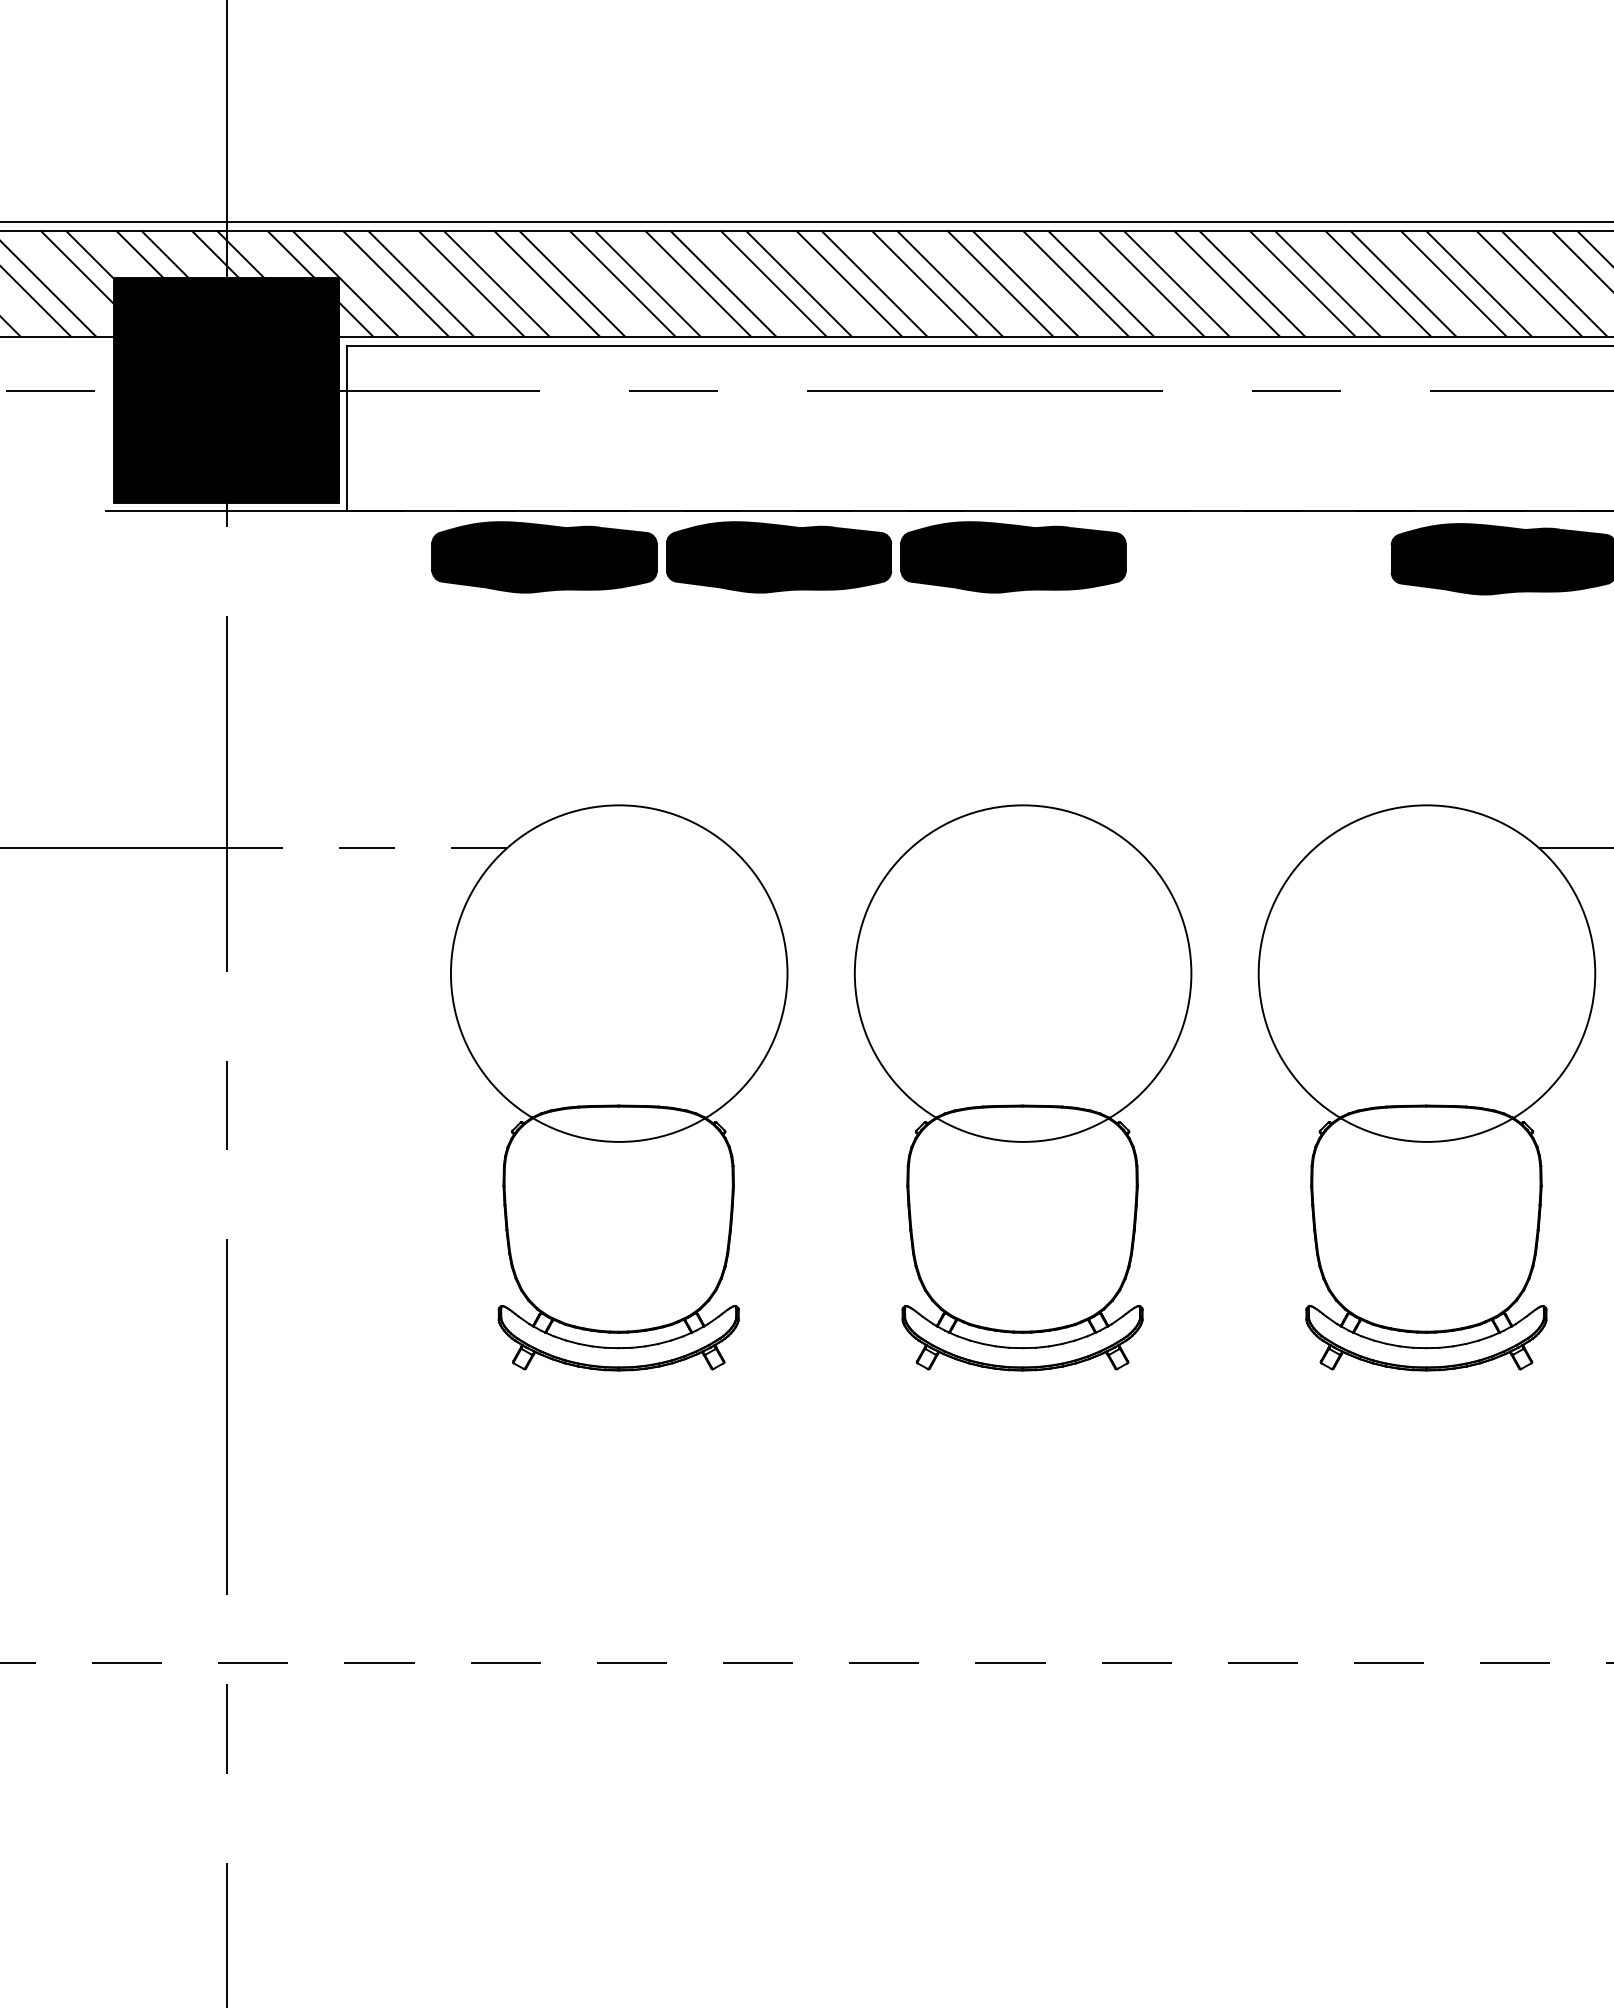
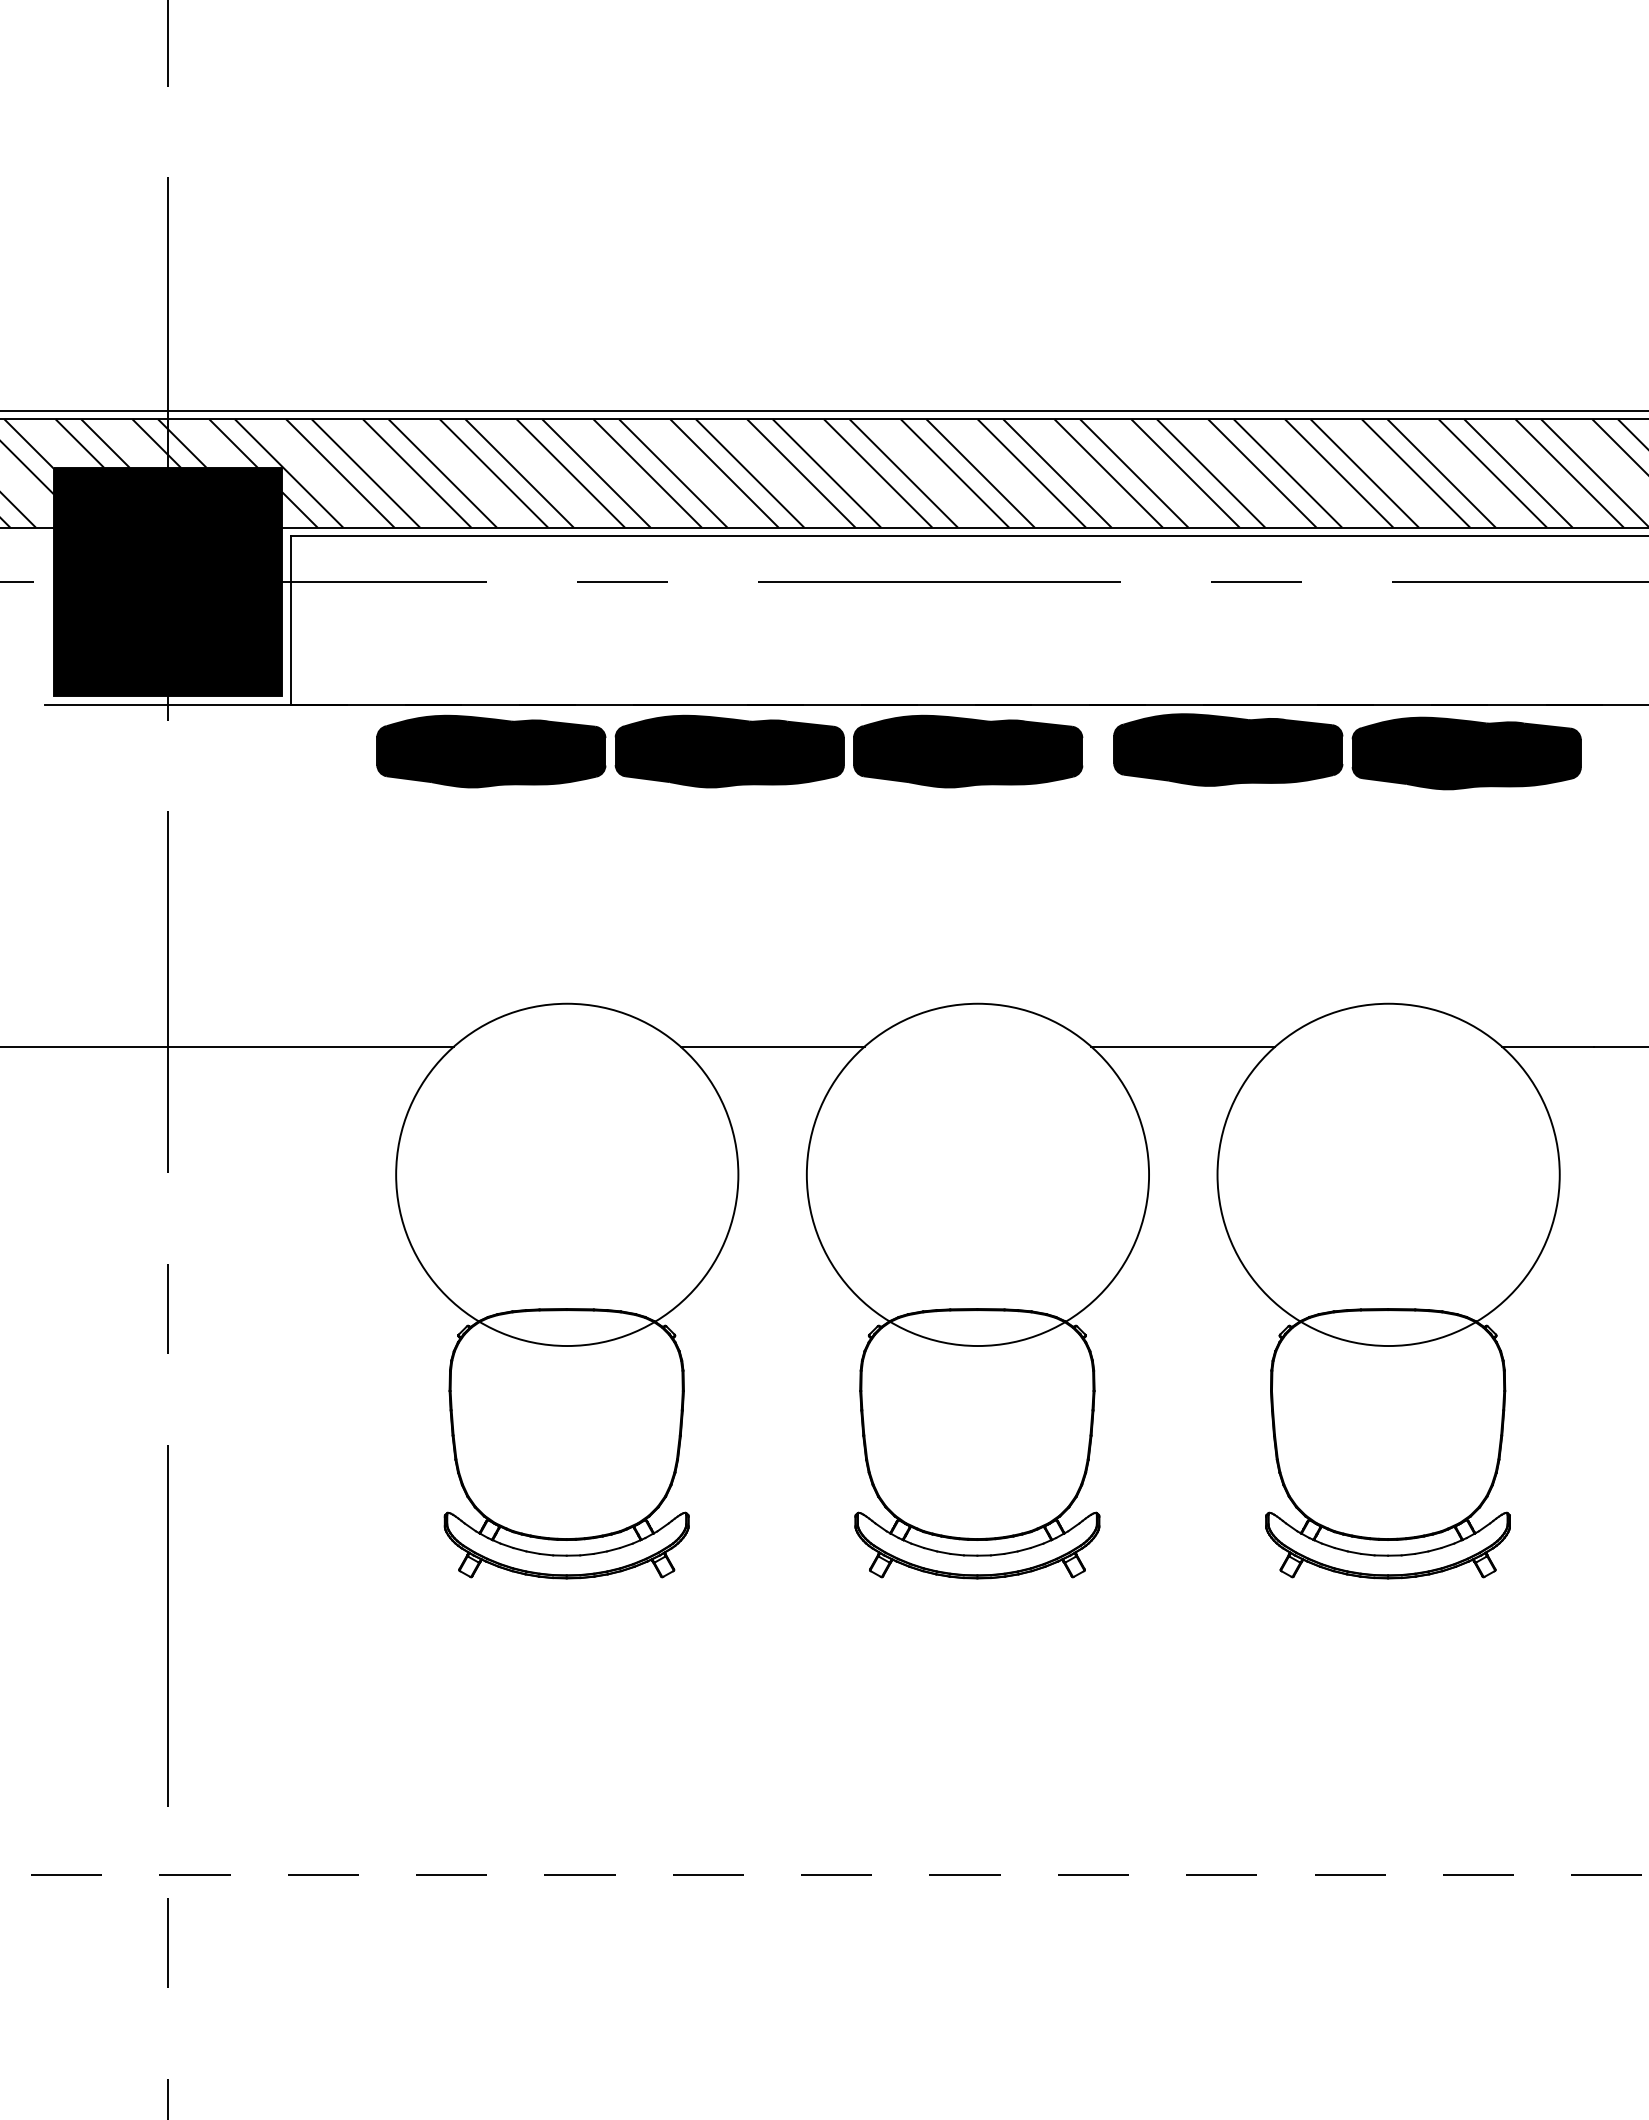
part: (1269, 555) -> (1228, 749), added
line: (366, 847) -> (310, 1046), dashed -> solid
line: (821, 847) -> (772, 1046), added
line: (1225, 847) -> (1183, 1046), added

